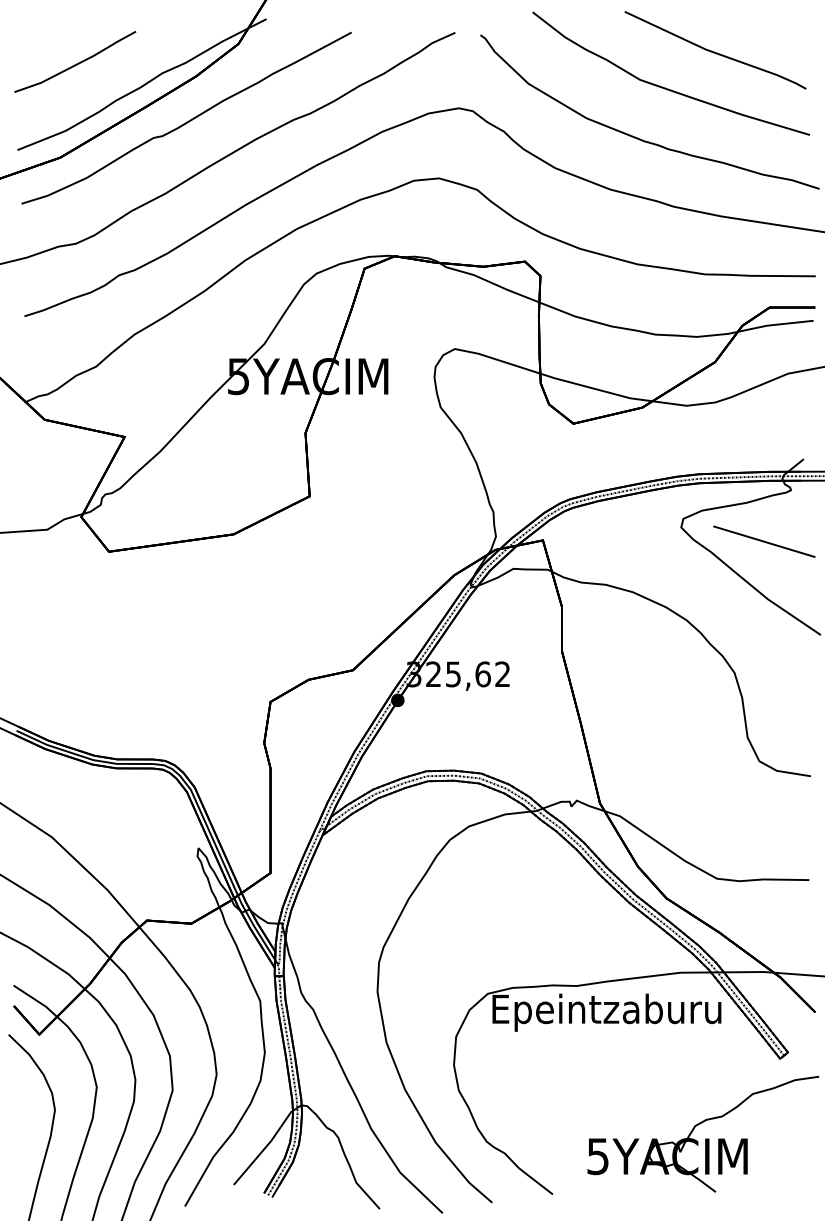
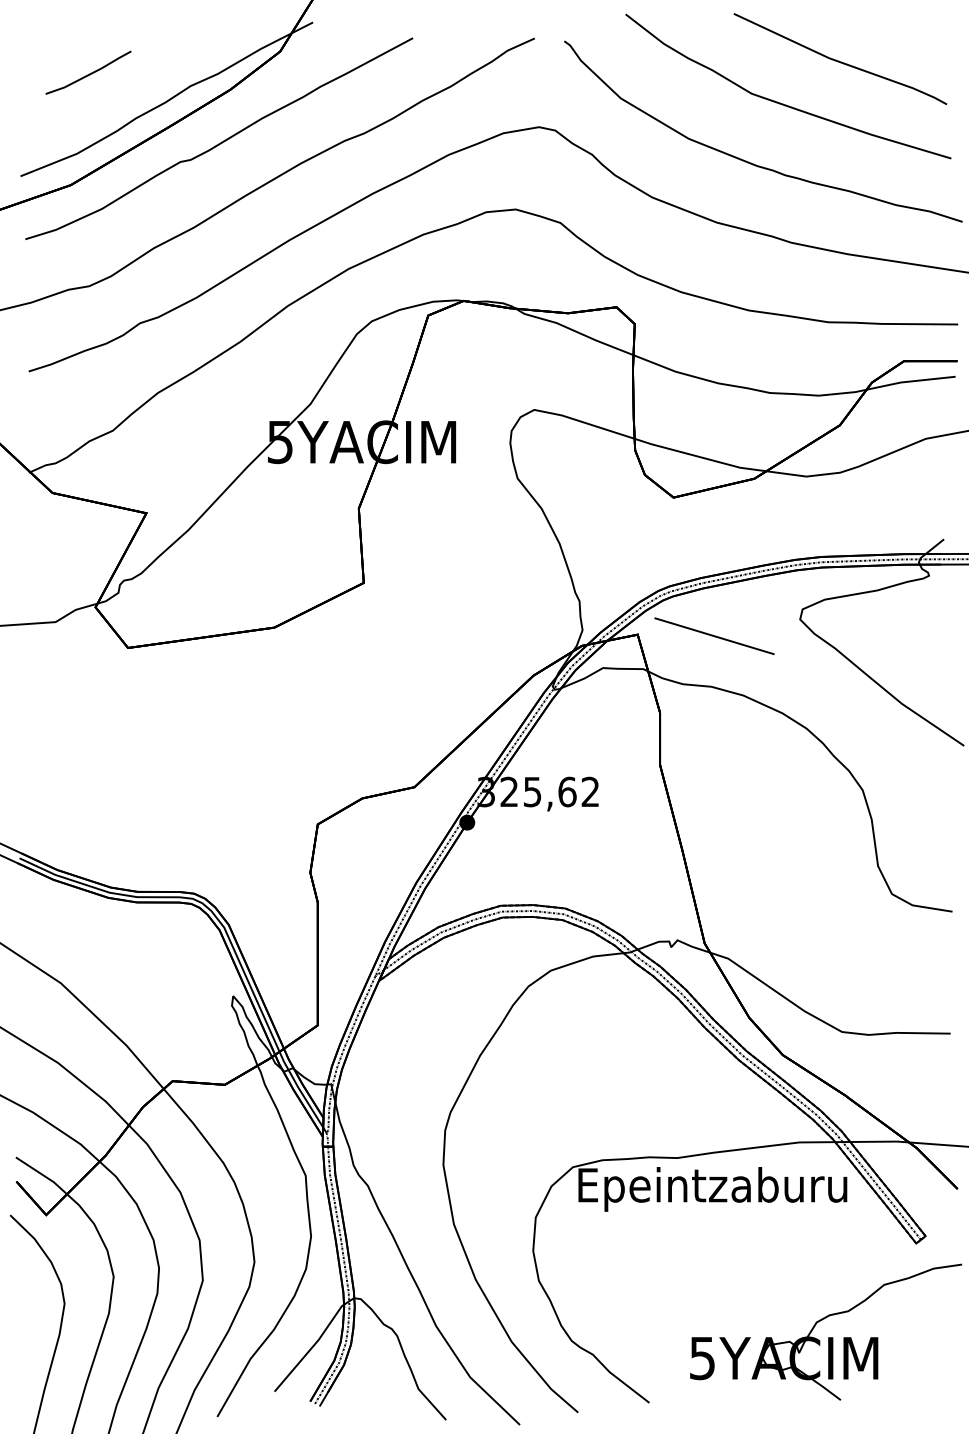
part: (75, 61) -> (88, 72), size x0.6
line: (764, 541) -> (714, 635), moved

